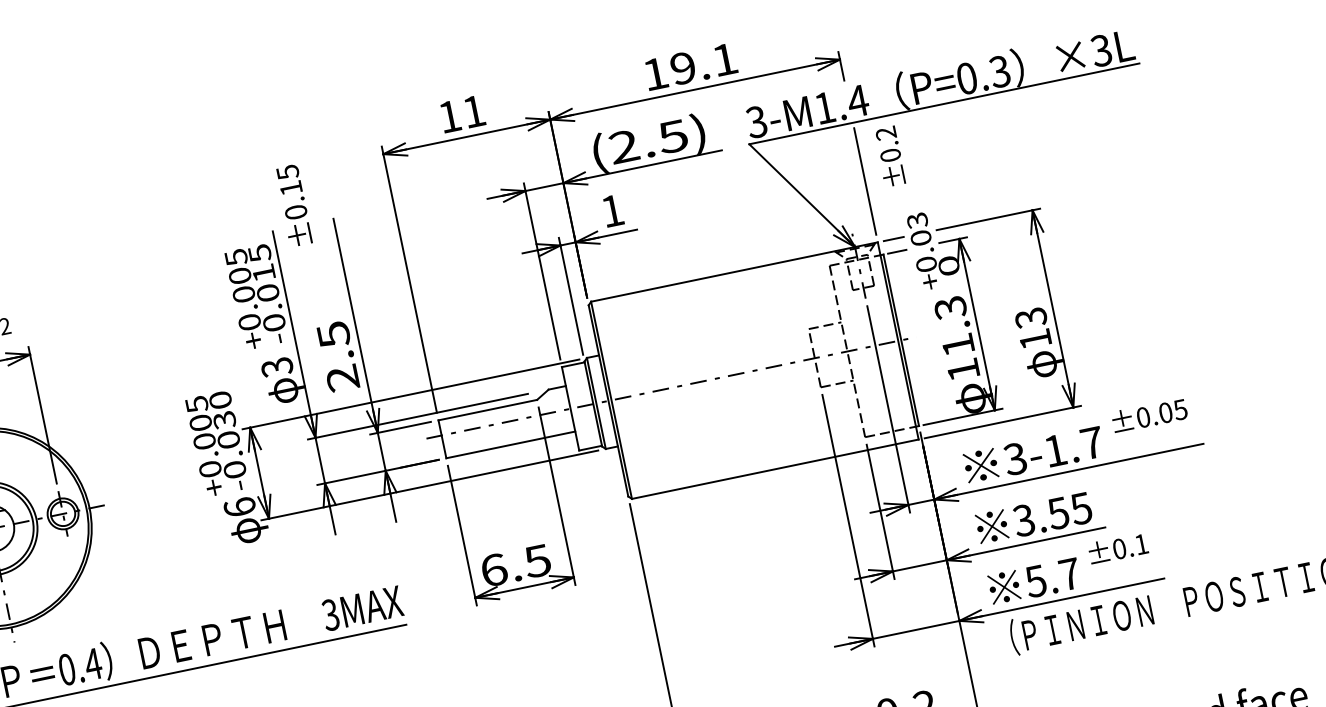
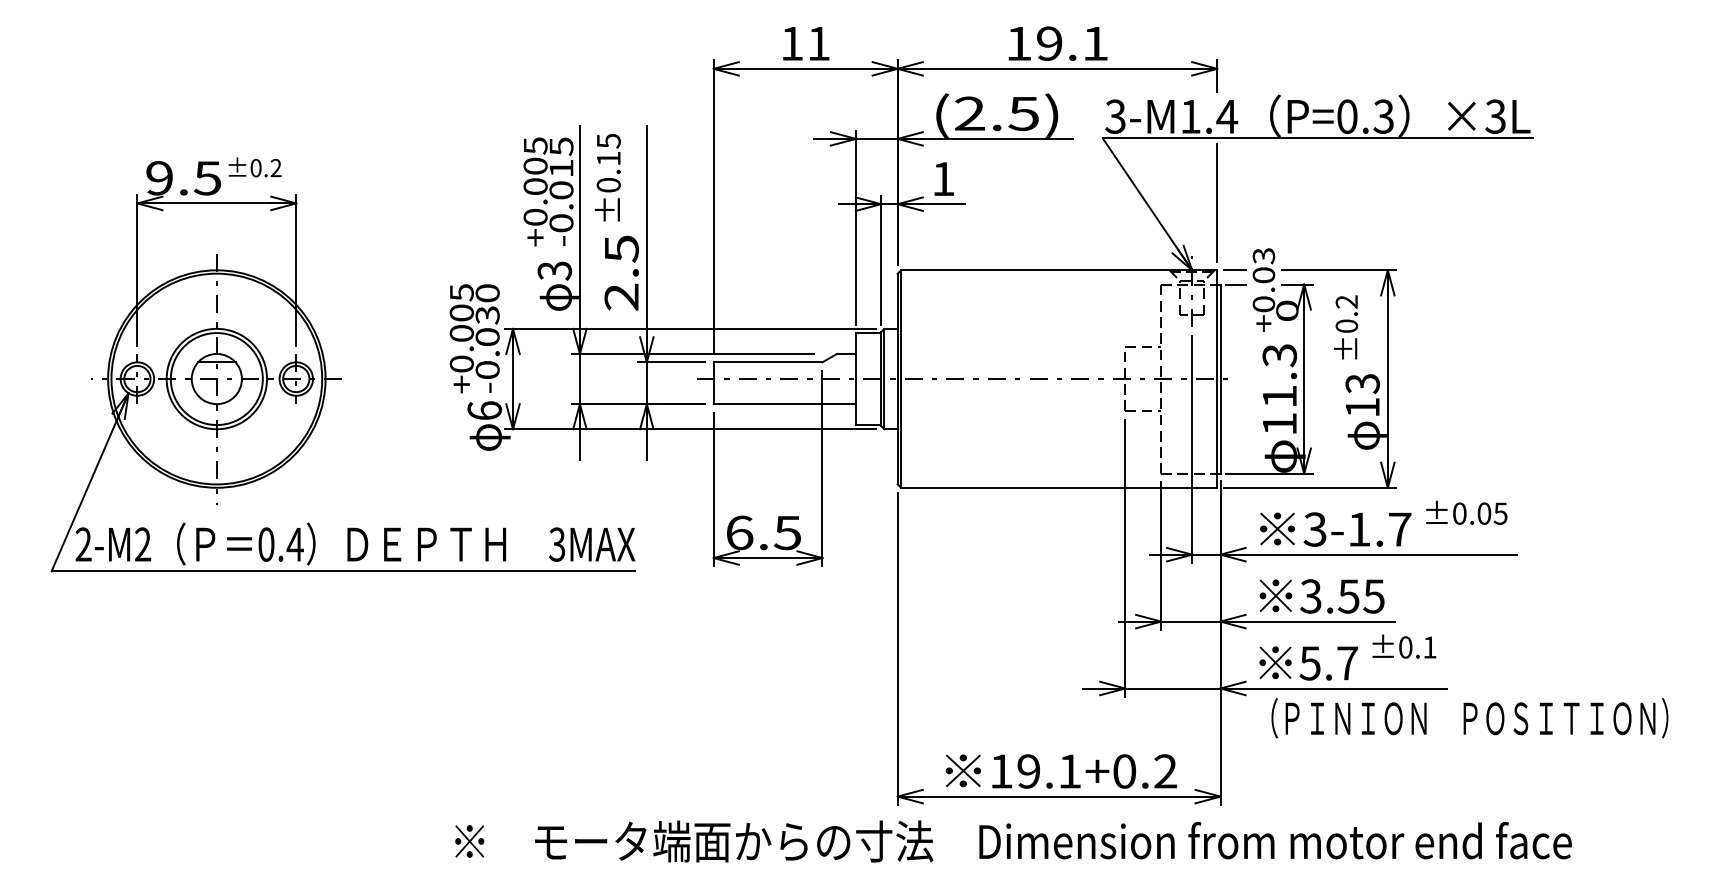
text: (889, 156) -> (1345, 327), moved
text: (293, 205) -> (607, 177), moved

